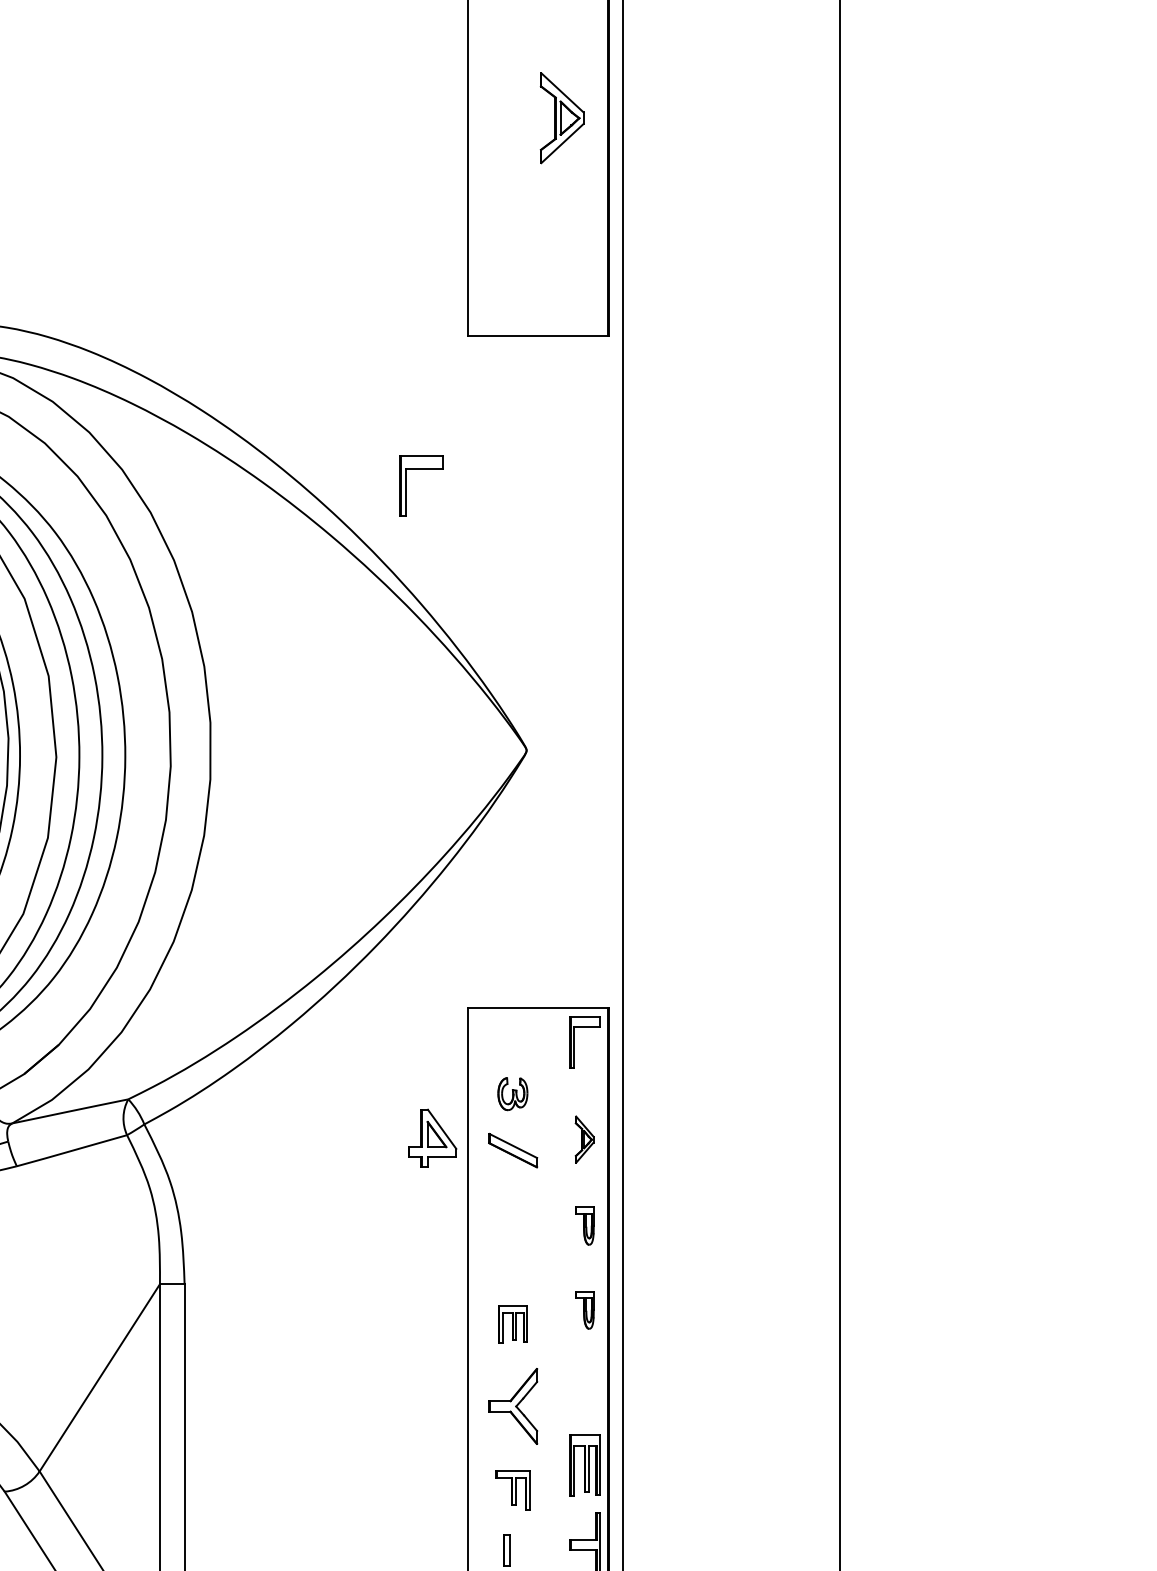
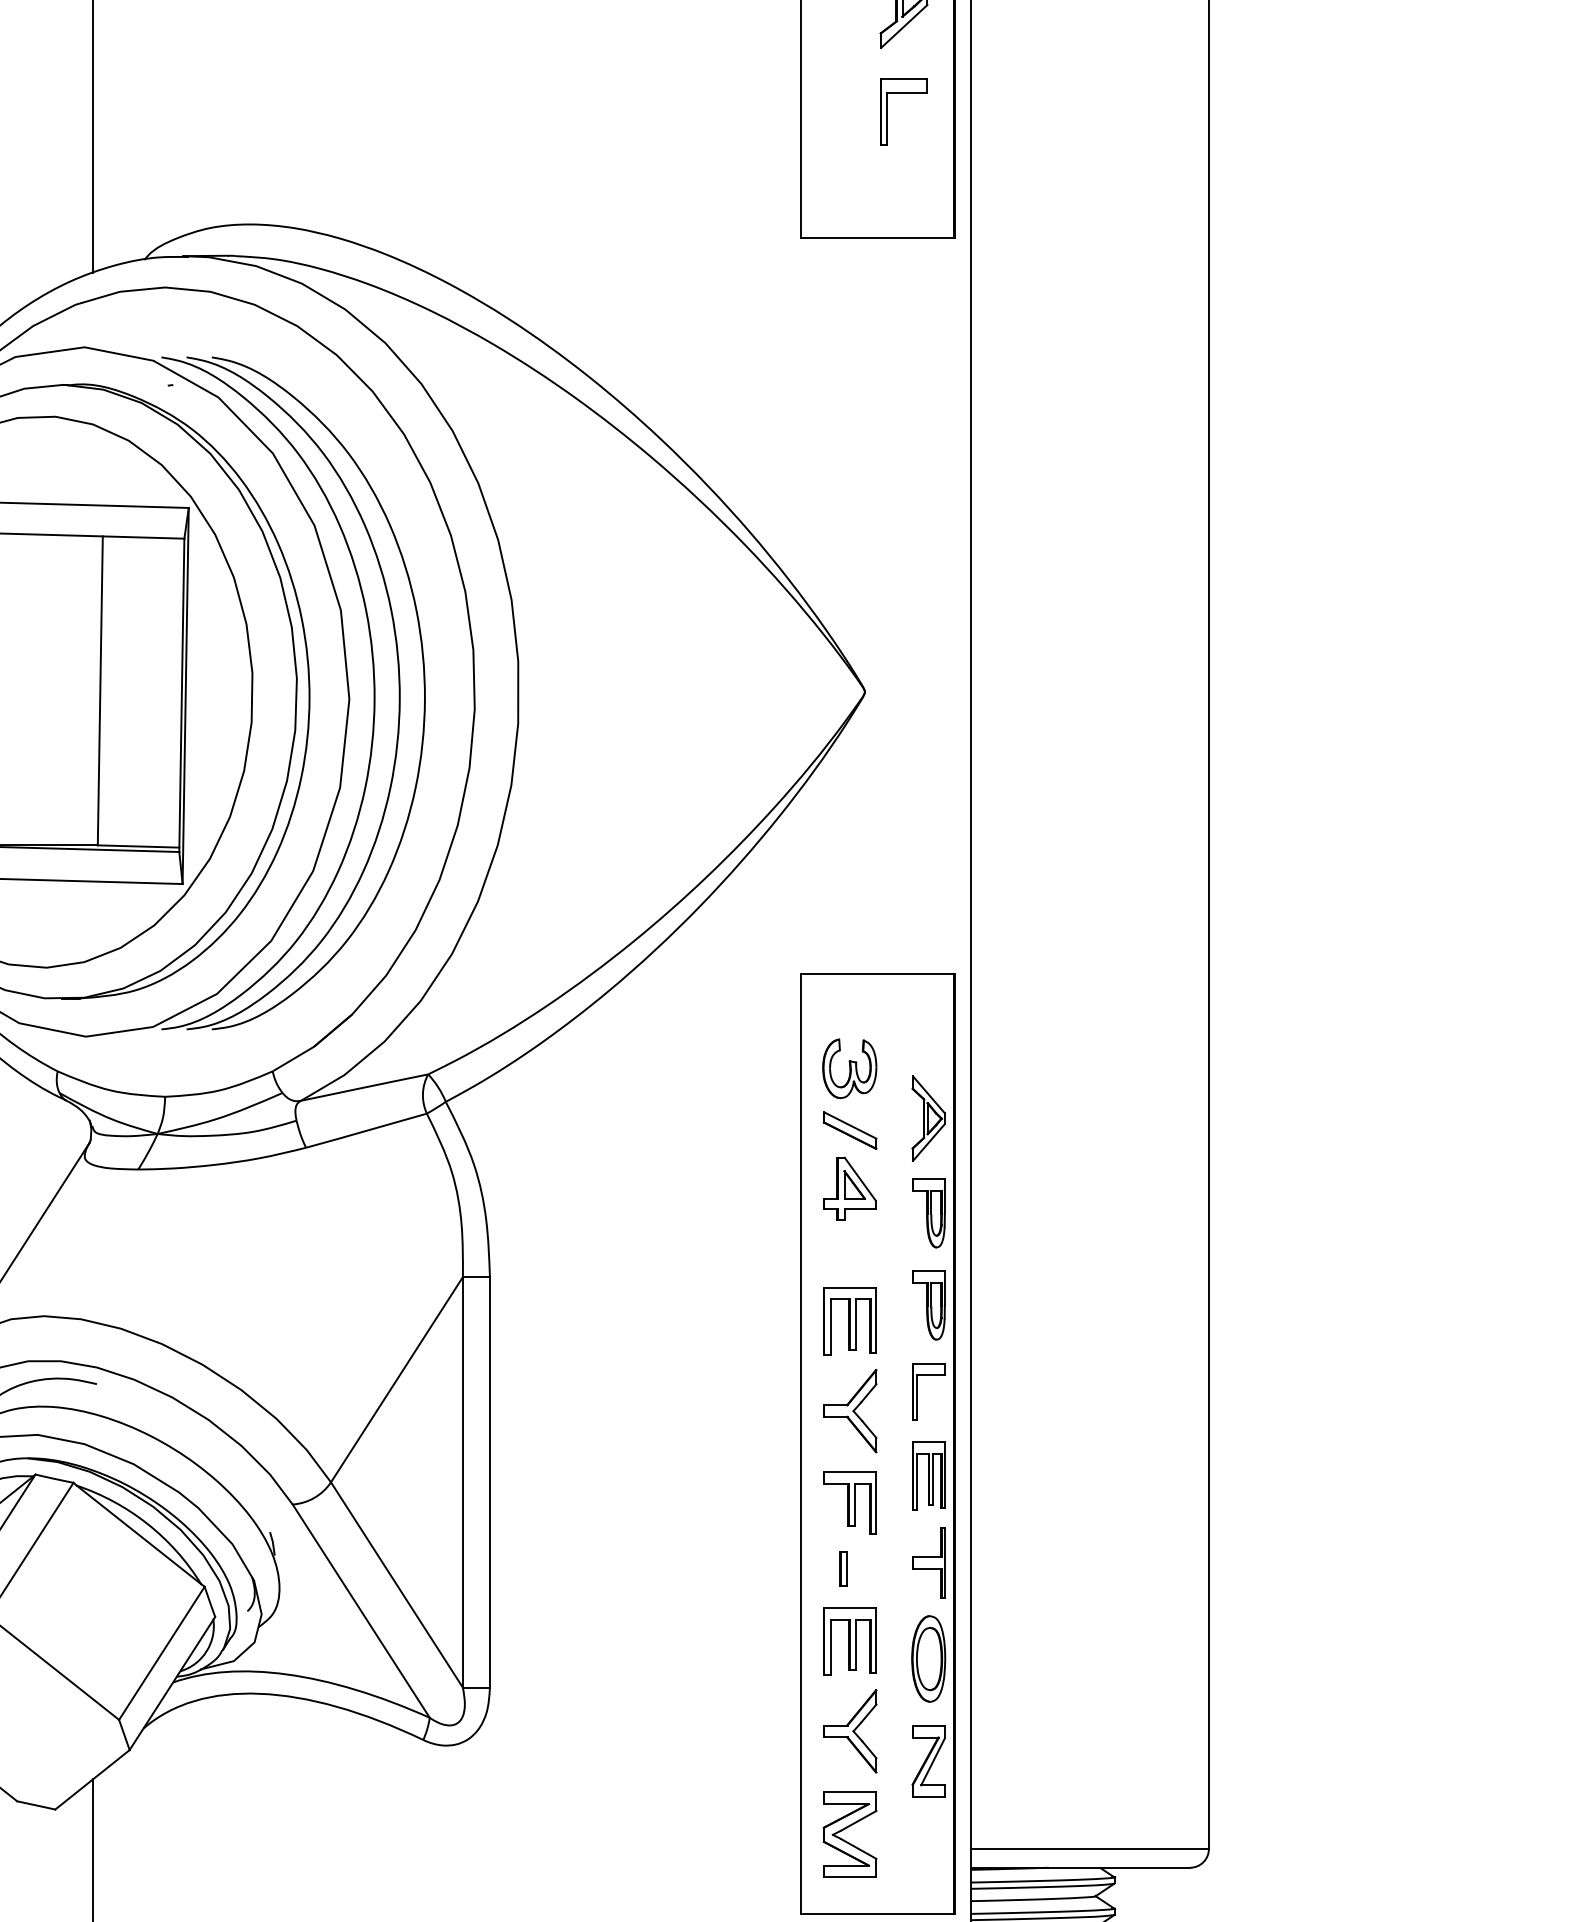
part: (406, 485) -> (887, 111), moved
part: (574, 1041) -> (917, 1391), moved
part: (512, 1093) -> (849, 1068), size x1.67
part: (432, 1137) -> (849, 1188), moved
part: (584, 1139) -> (928, 1118), size x1.67
part: (584, 1226) -> (928, 1213), size x1.67
part: (584, 1310) -> (928, 1305), size x1.67
part: (512, 1324) -> (849, 1321), size x1.67
part: (512, 1489) -> (849, 1502), size x1.43

